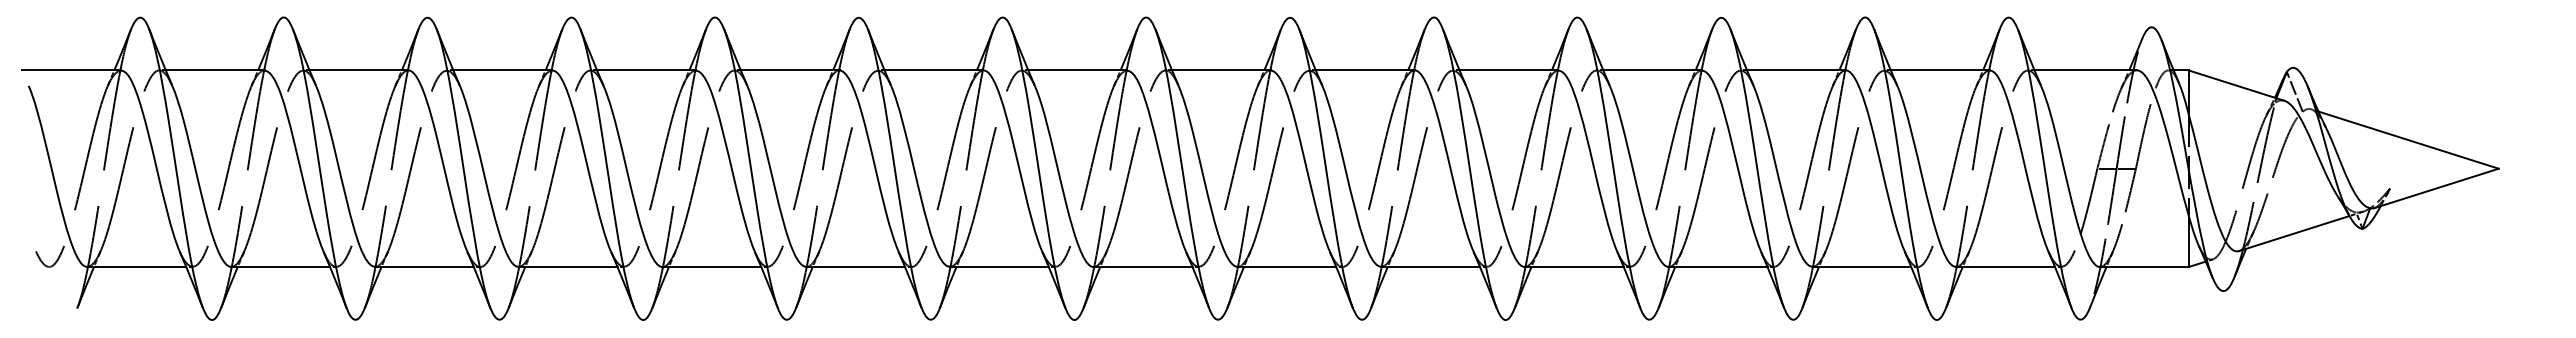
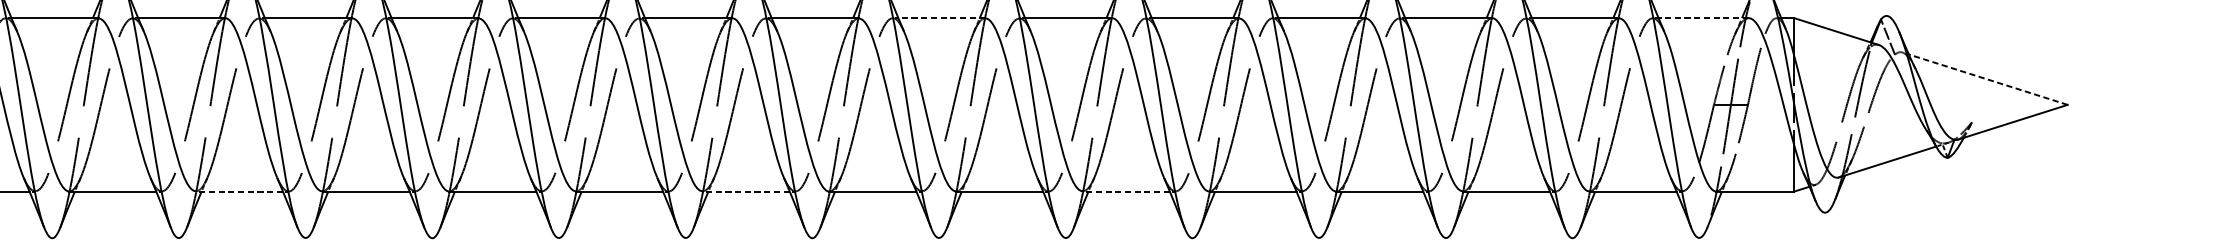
line: (1220, 70) -> (941, 18), solid -> dashed
line: (2085, 70) -> (1703, 18), solid -> dashed
line: (2408, 140) -> (1988, 80), solid -> dashed
line: (423, 267) -> (238, 191), solid -> dashed
line: (998, 267) -> (745, 191), solid -> dashed
line: (1430, 267) -> (1126, 191), solid -> dashed

